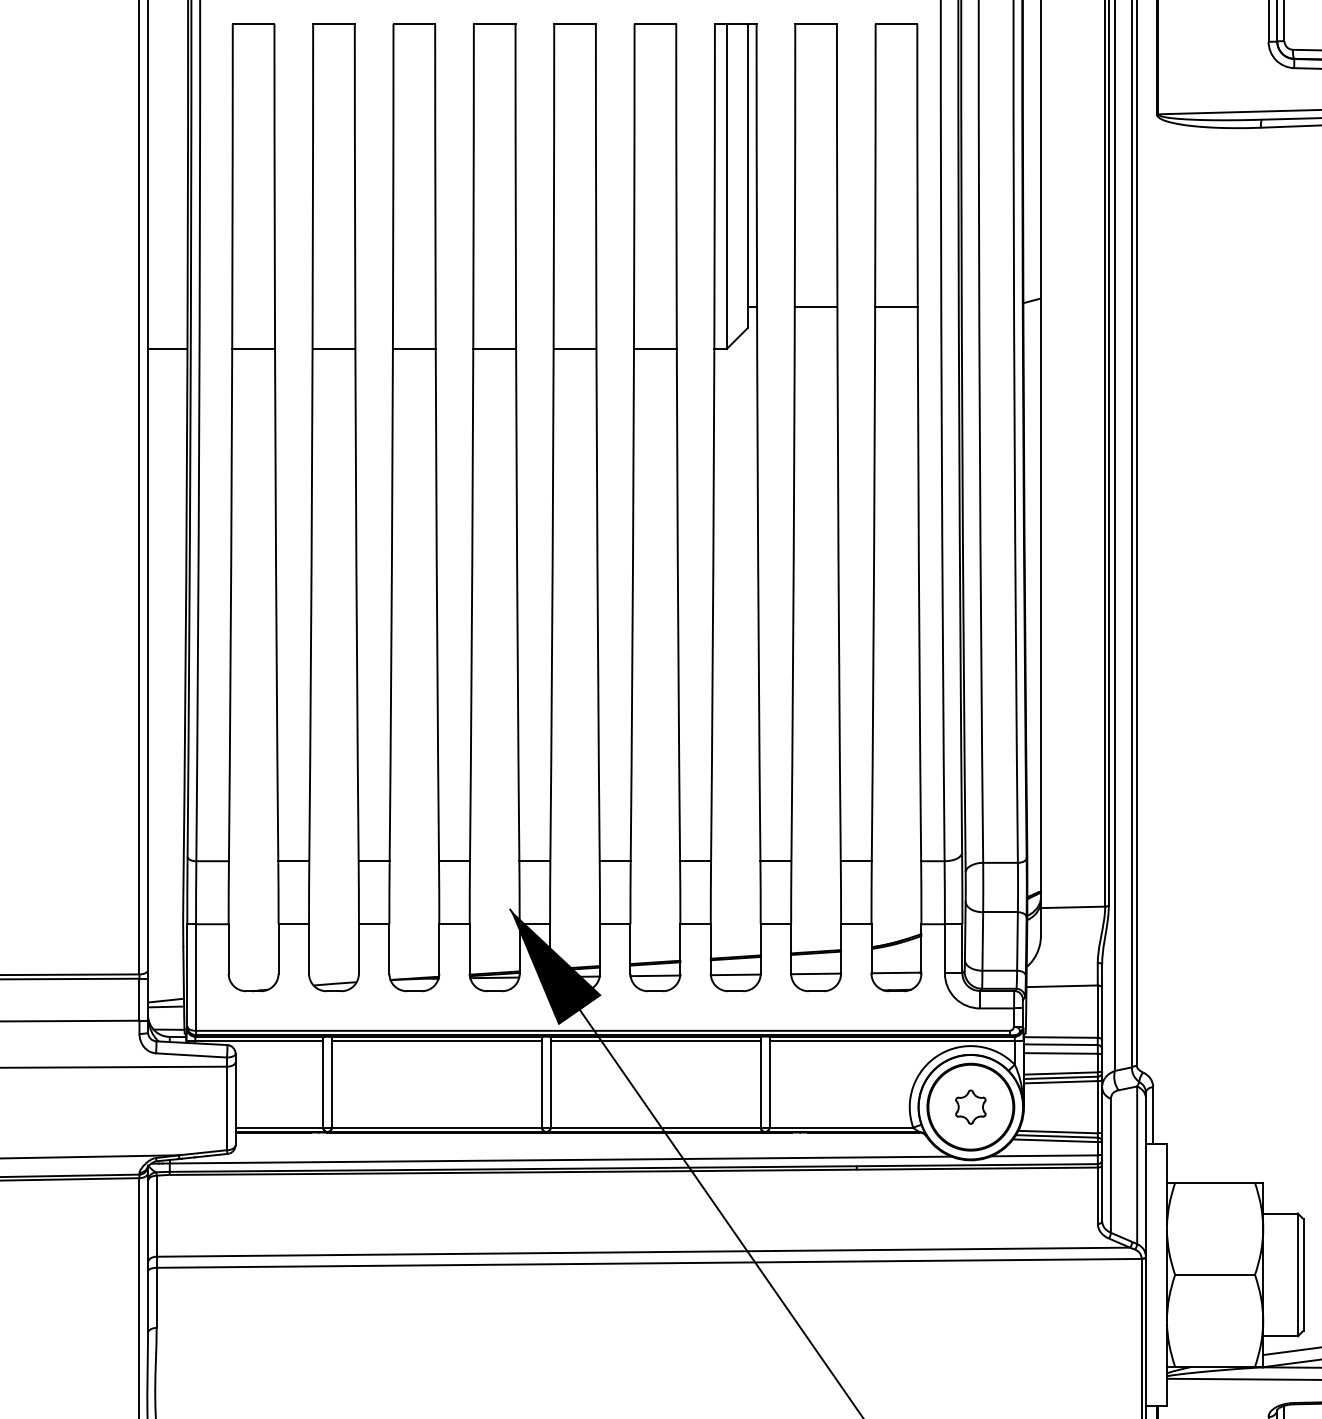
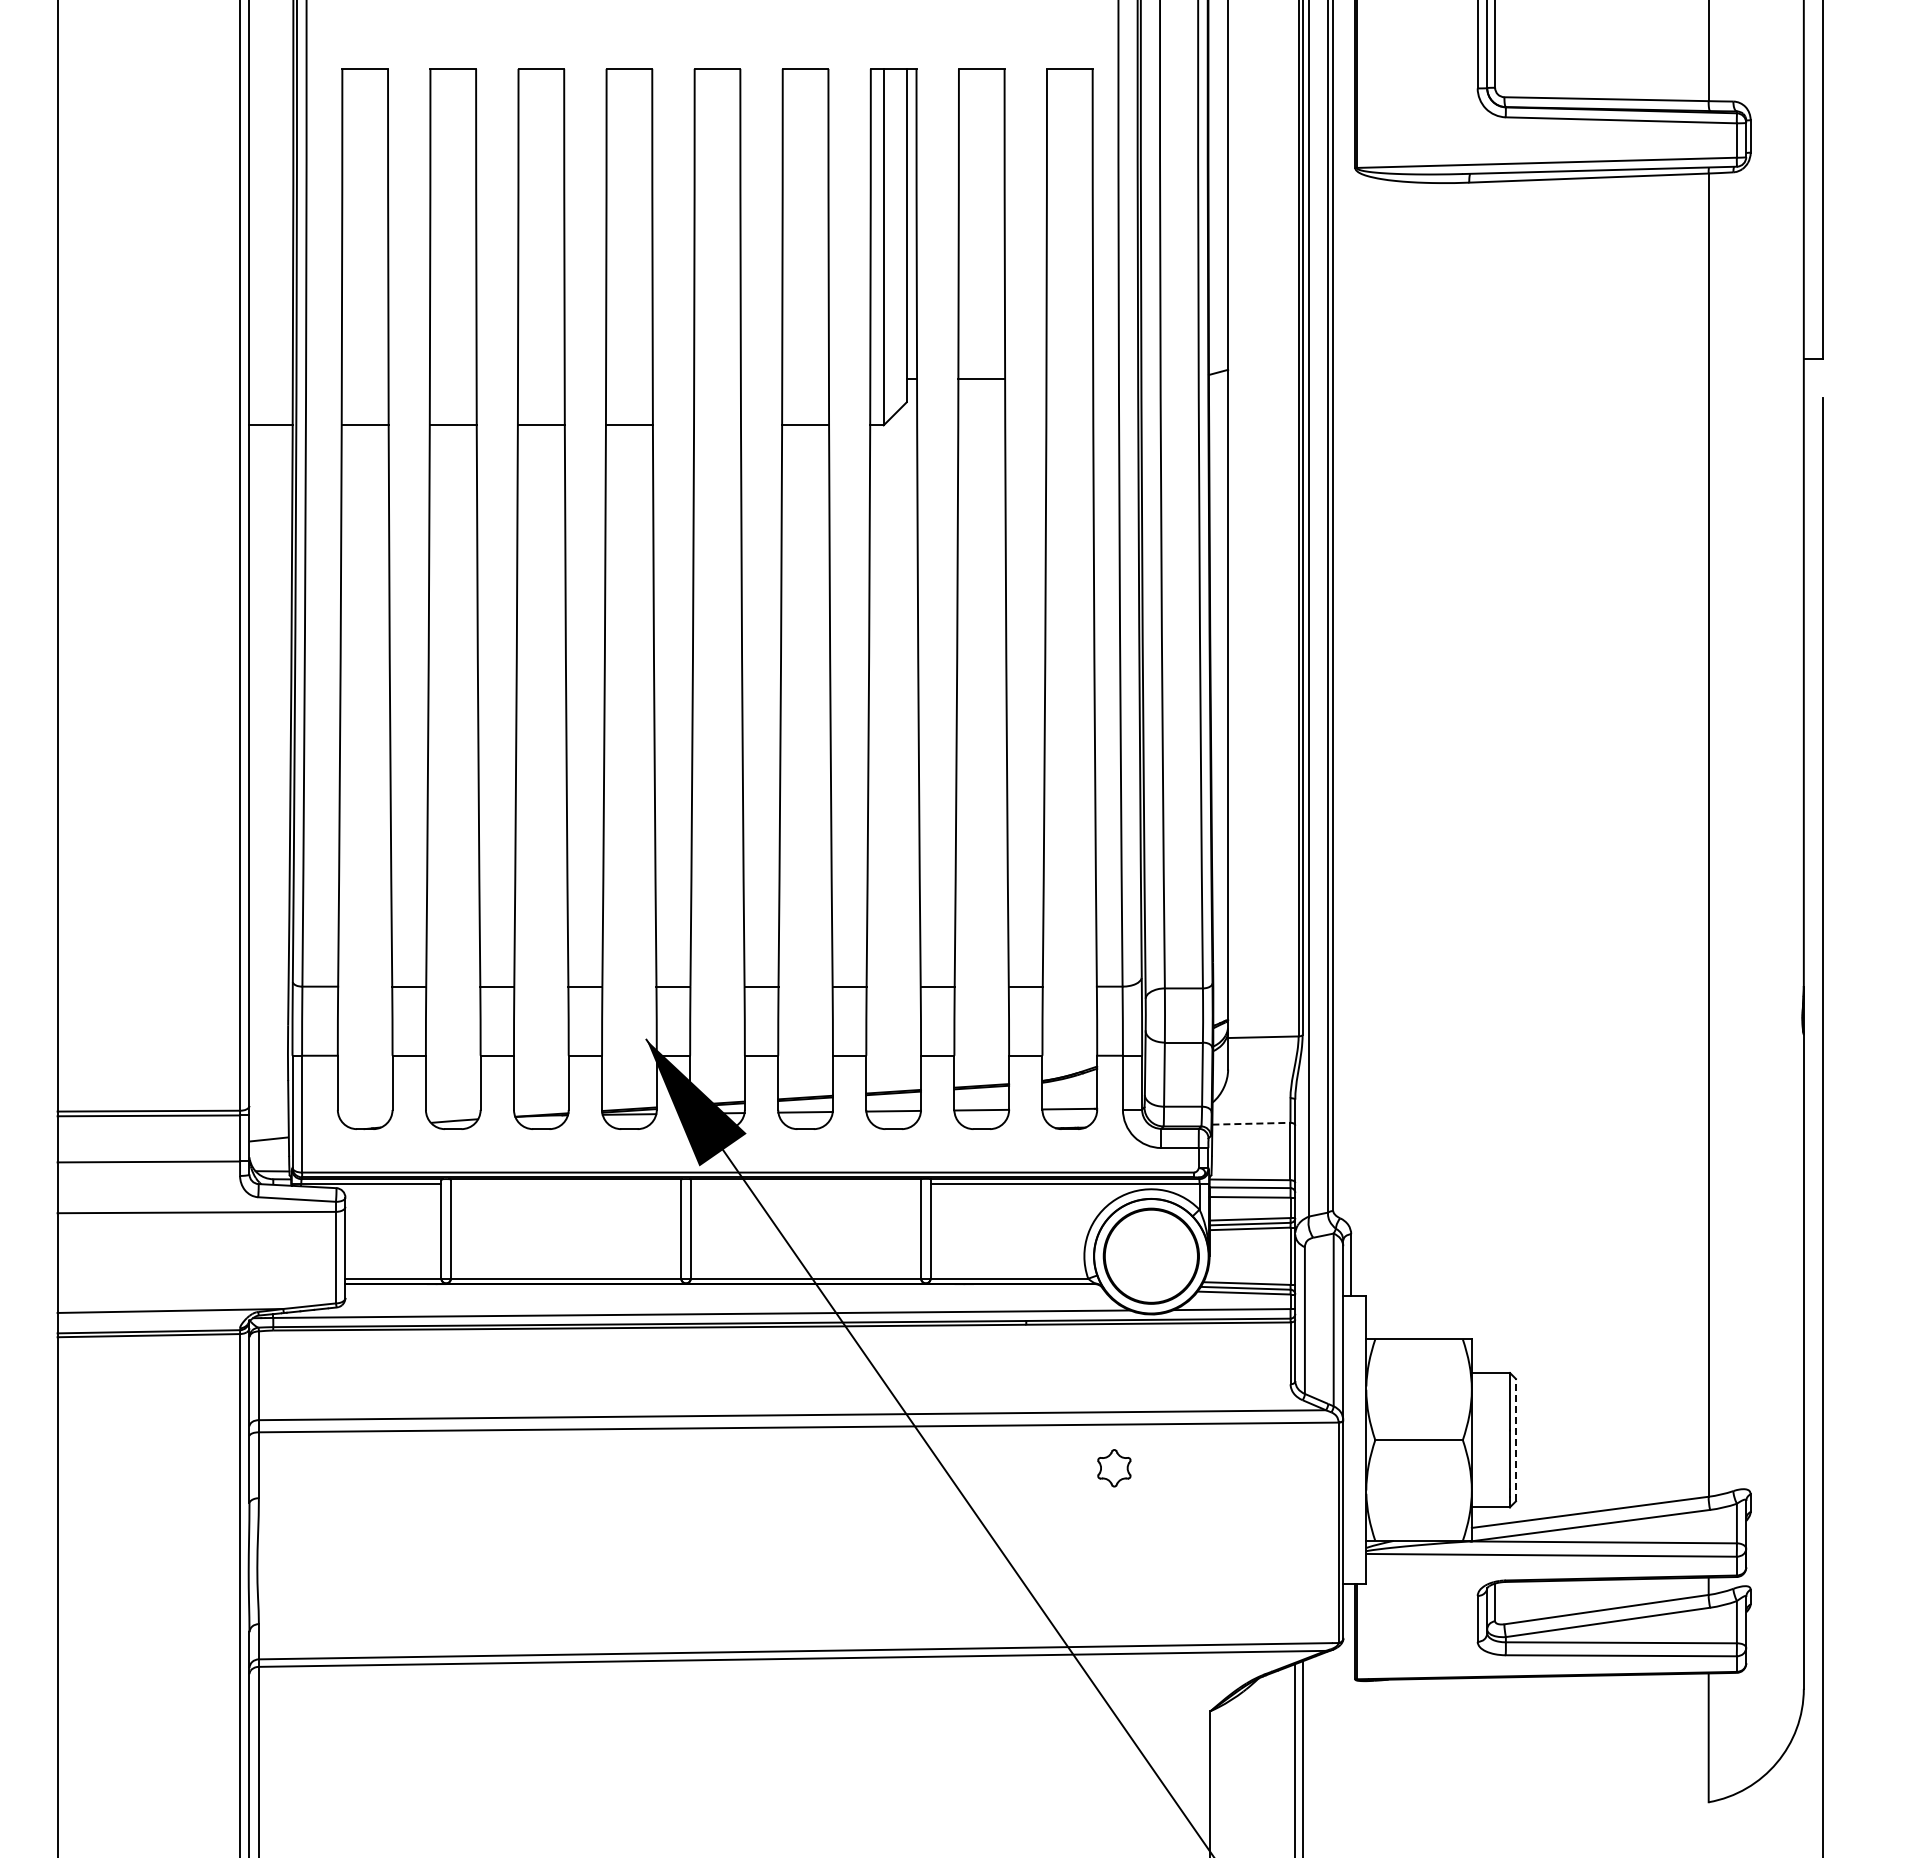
line: (896, 306) -> (1069, 378), removed
line: (575, 349) -> (717, 425), removed
line: (1062, 986) -> (1251, 1123), solid -> dashed
line: (165, 1006) -> (268, 1145), removed
line: (436, 1040) -> (565, 1183), removed
line: (655, 1040) -> (805, 1183), removed
part: (970, 1107) -> (1114, 1468), moved
line: (1303, 1274) -> (1515, 1439), solid -> dashed

